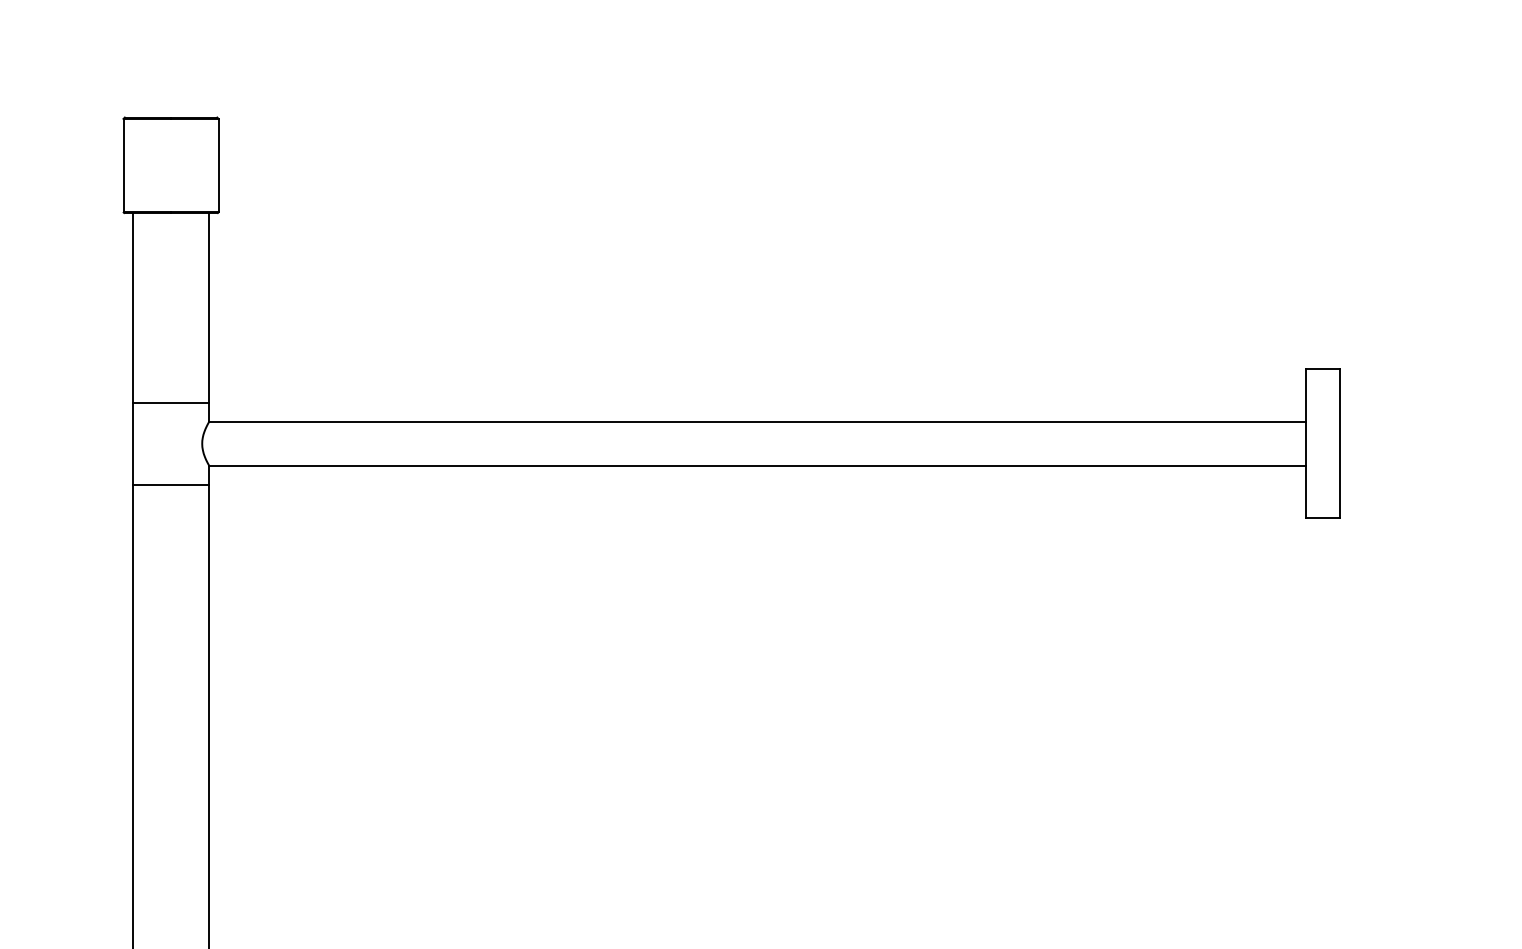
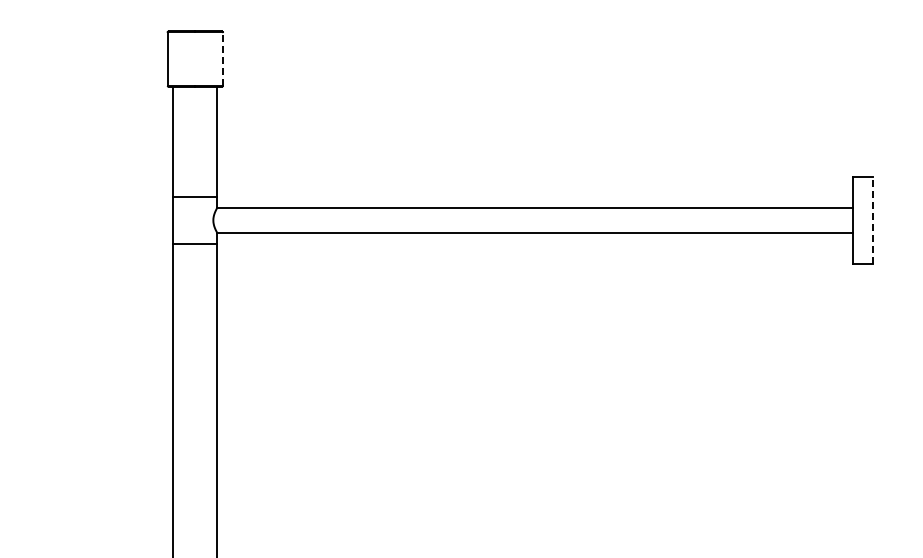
line: (217, 166) -> (222, 59), solid -> dashed
line: (1339, 442) -> (872, 219), solid -> dashed

